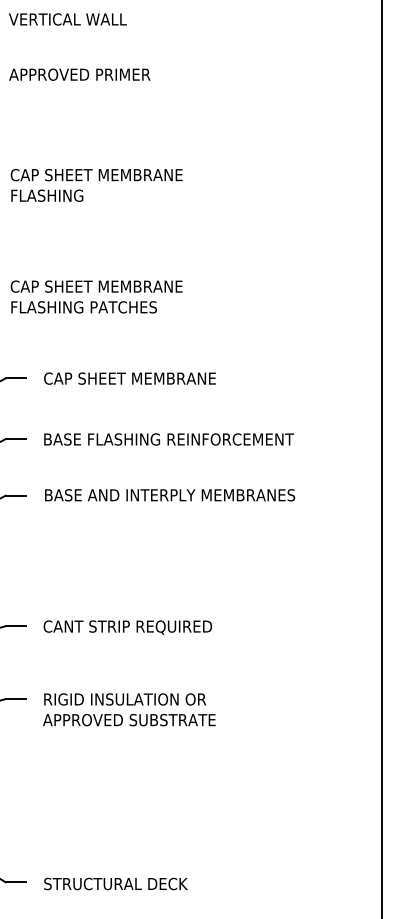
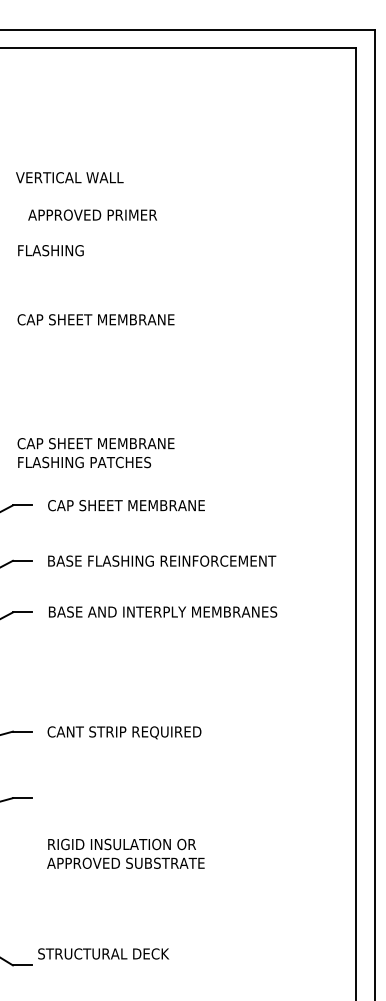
text: (79, 74) -> (92, 214), moved
text: (46, 195) -> (50, 250), moved
text: (96, 297) -> (95, 453), moved
text: (128, 709) -> (125, 853), moved
text: (115, 883) -> (103, 953), moved

